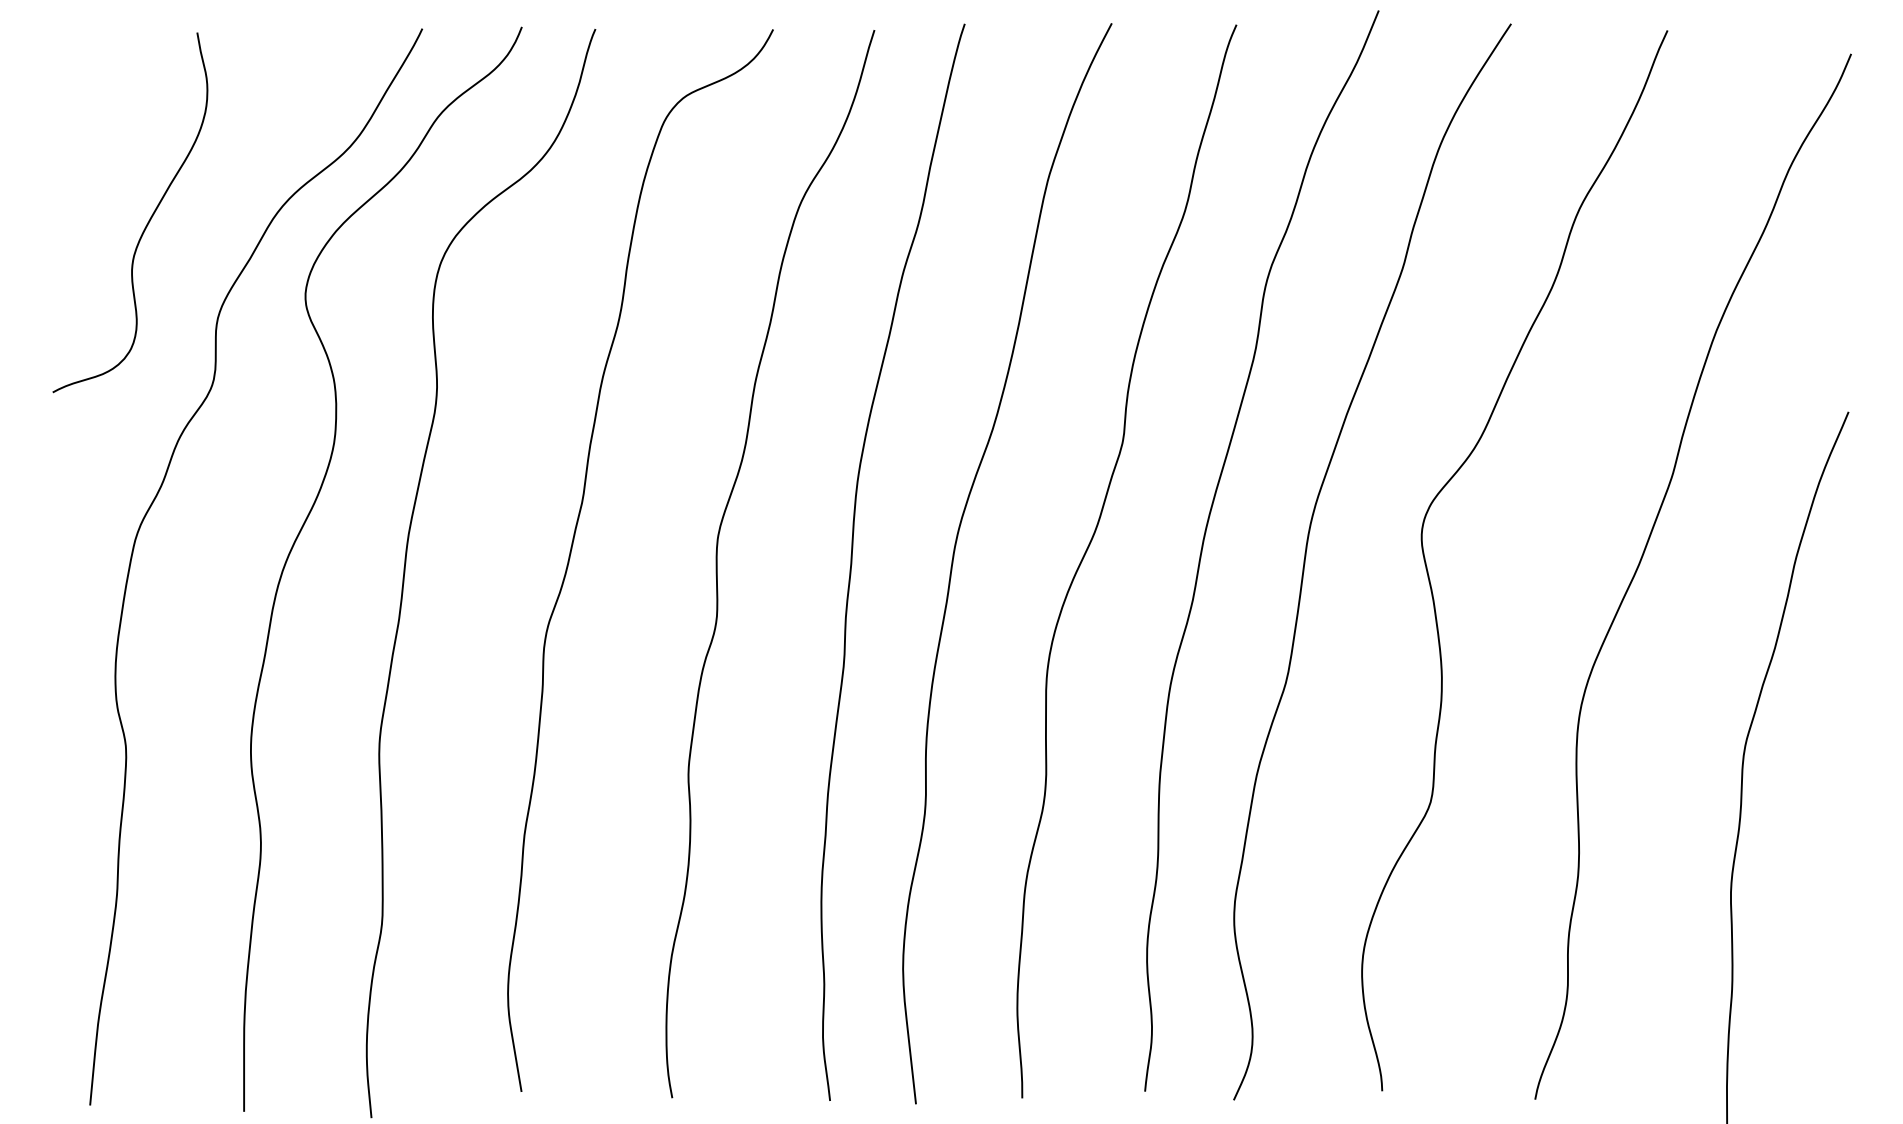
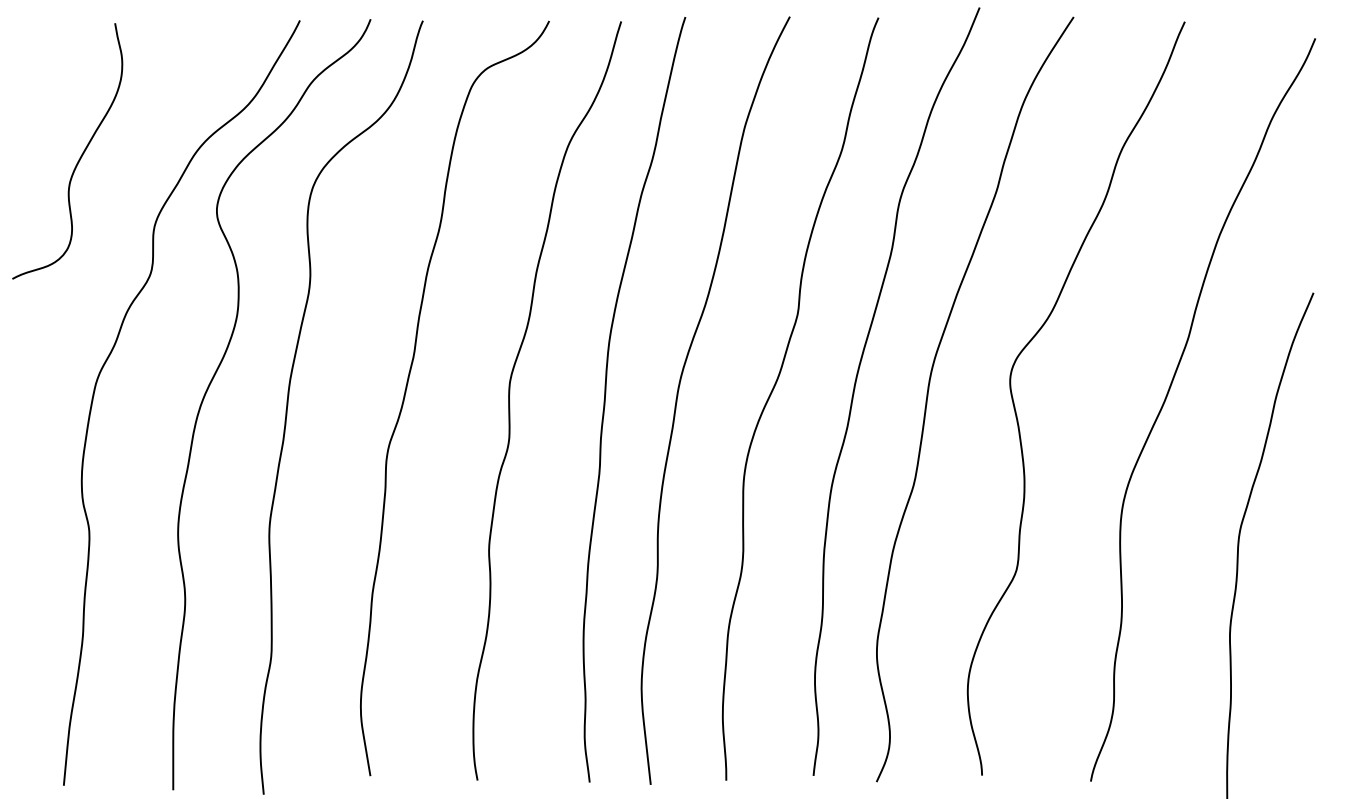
curve: (148, 220) -> (80, 156), moved

